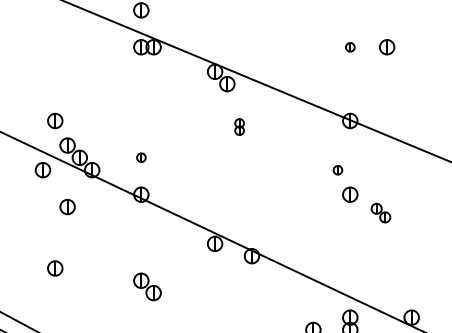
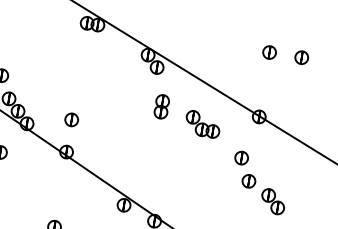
part: (350, 47) -> (269, 52), size x1.67
part: (239, 126) -> (161, 106), size x1.67
part: (288, 139) -> (202, 124), added
part: (141, 157) -> (71, 119), size x1.67
part: (337, 170) -> (241, 158), size x1.67
part: (380, 212) -> (272, 201), size x1.43

